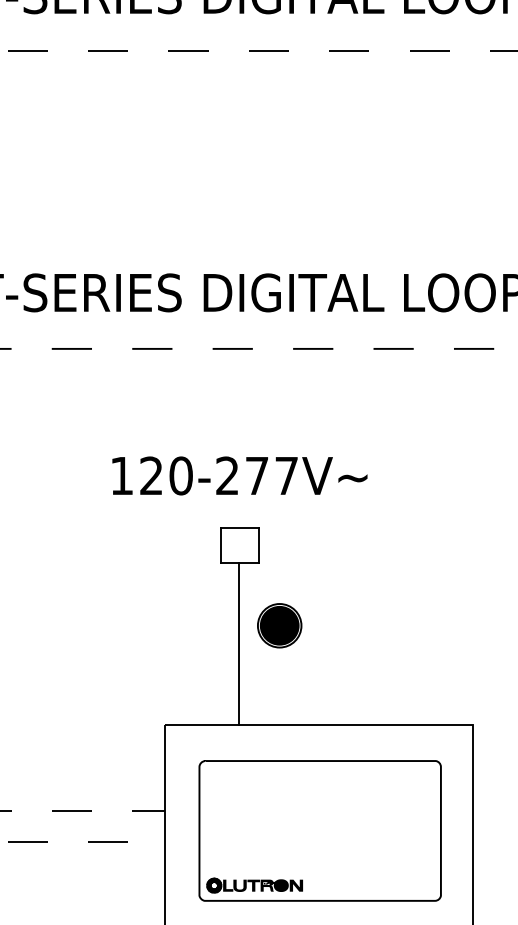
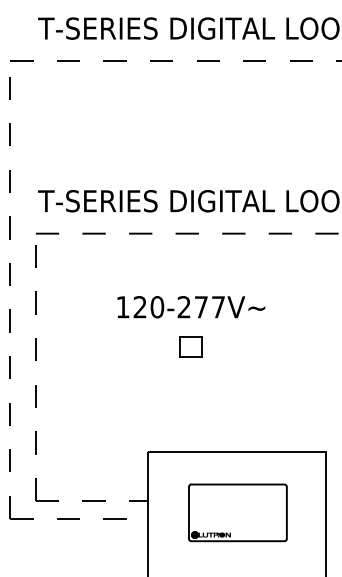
part: (279, 624) -> (214, 393), removed
line: (238, 643) -> (190, 404), removed
part: (319, 830) -> (237, 512), size x0.7

